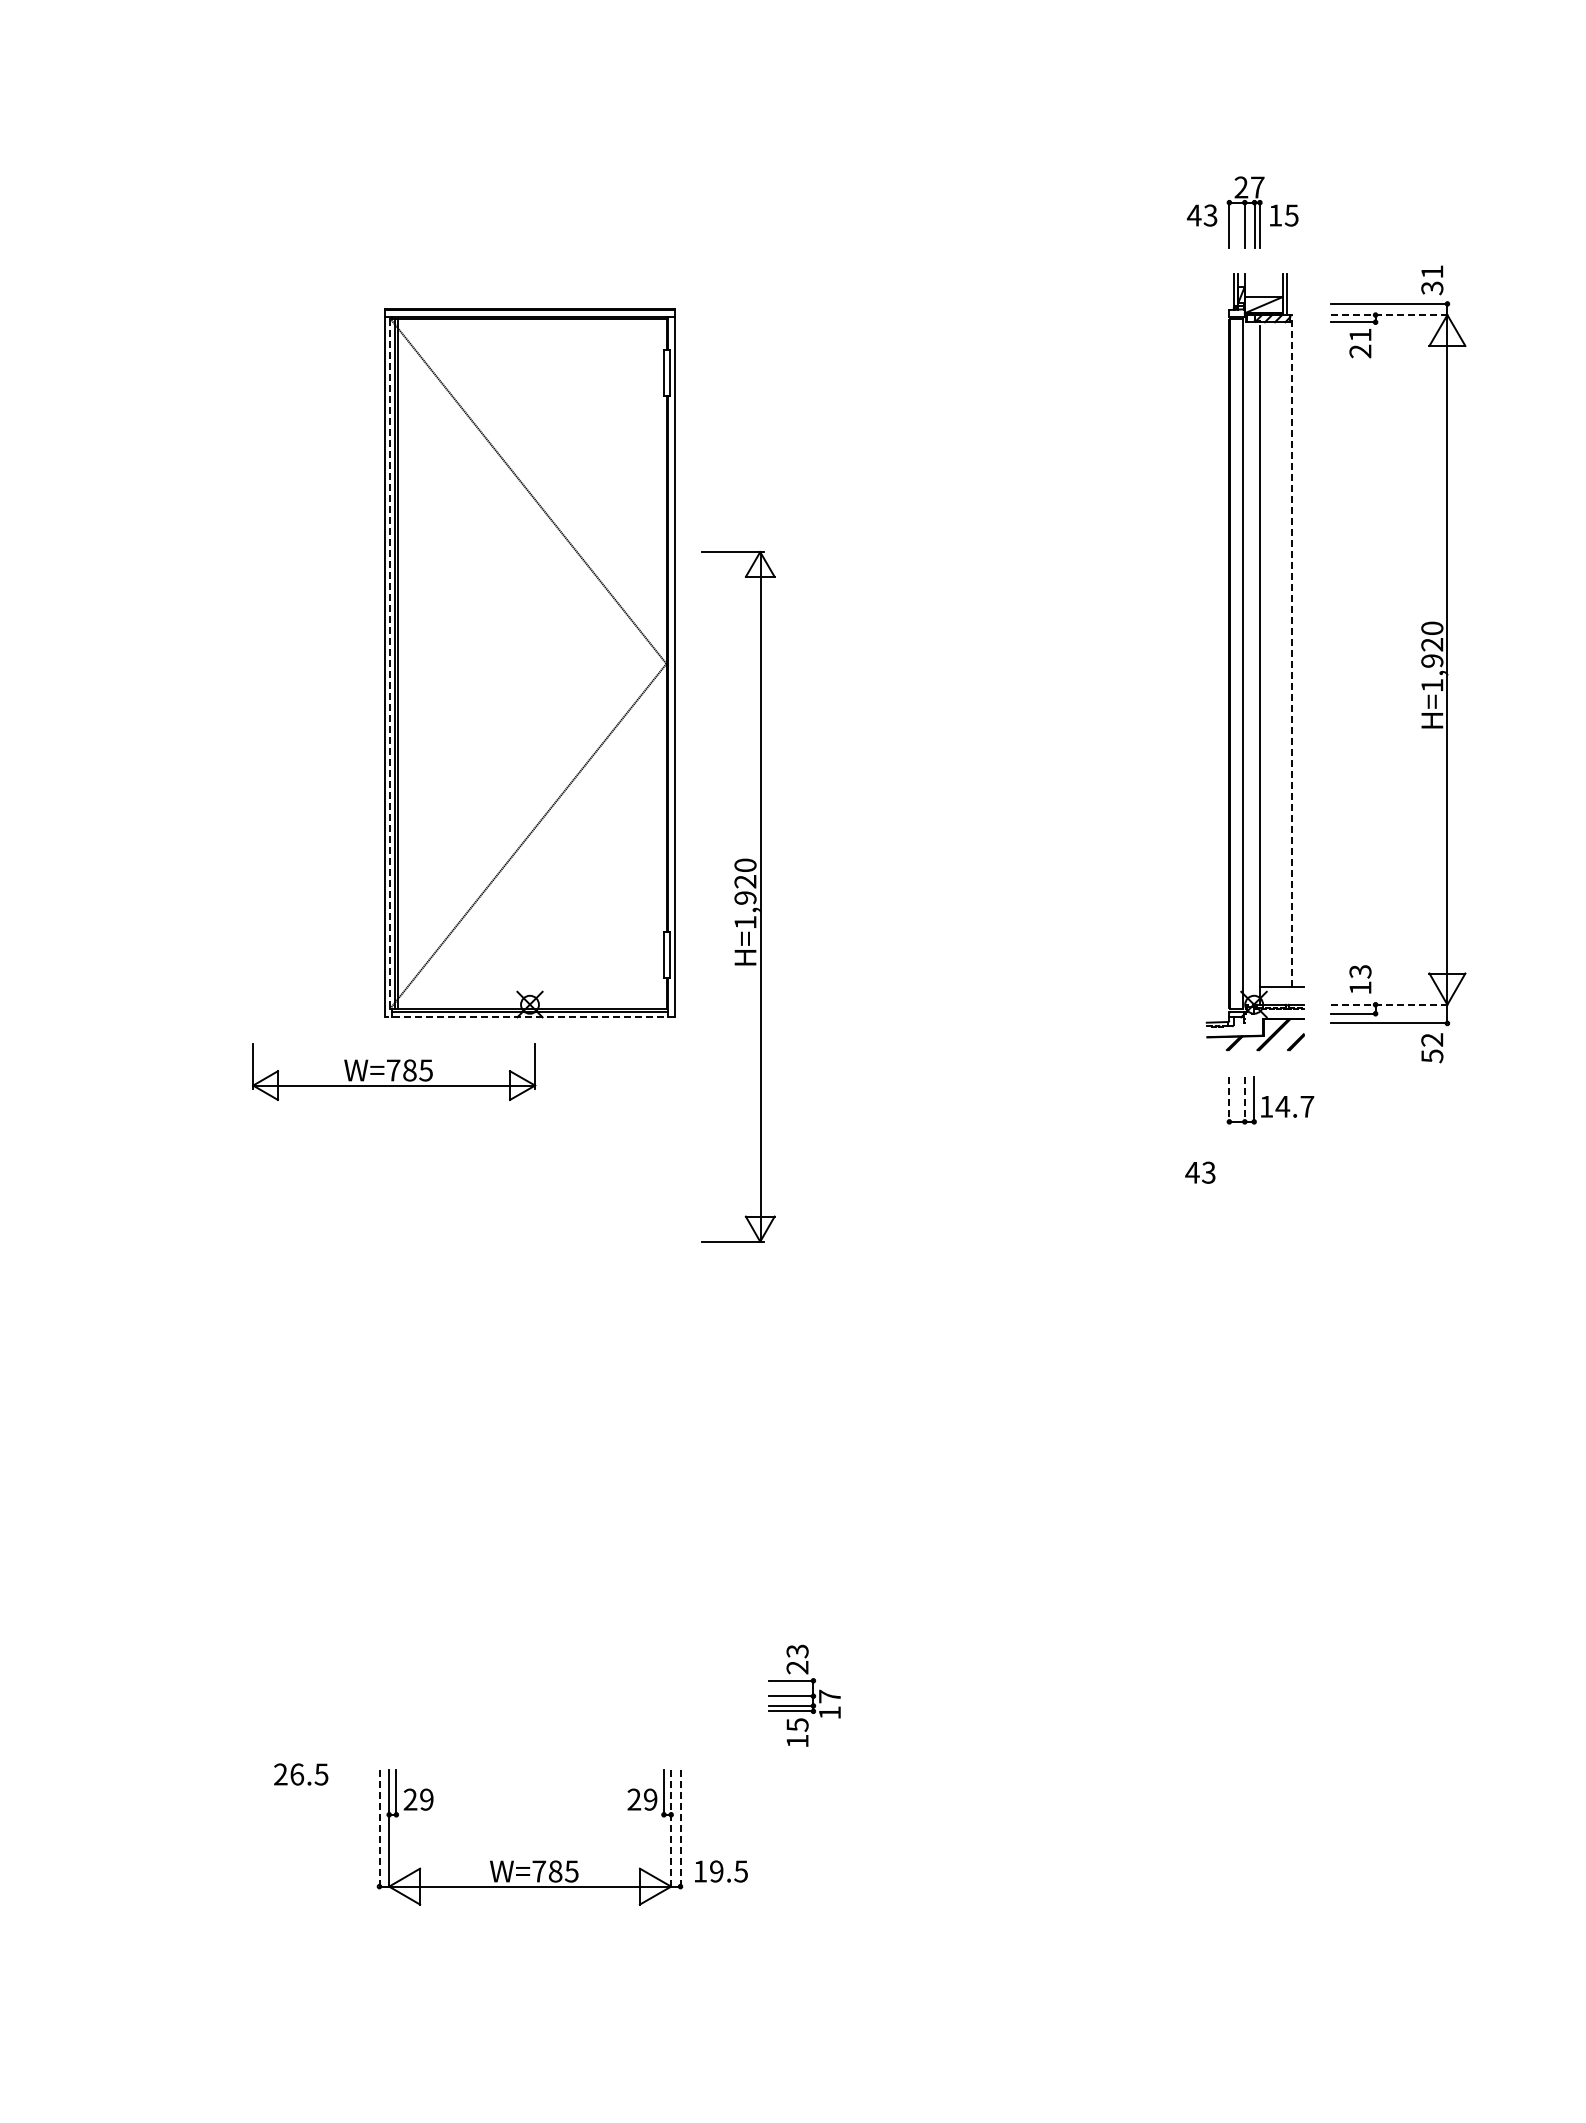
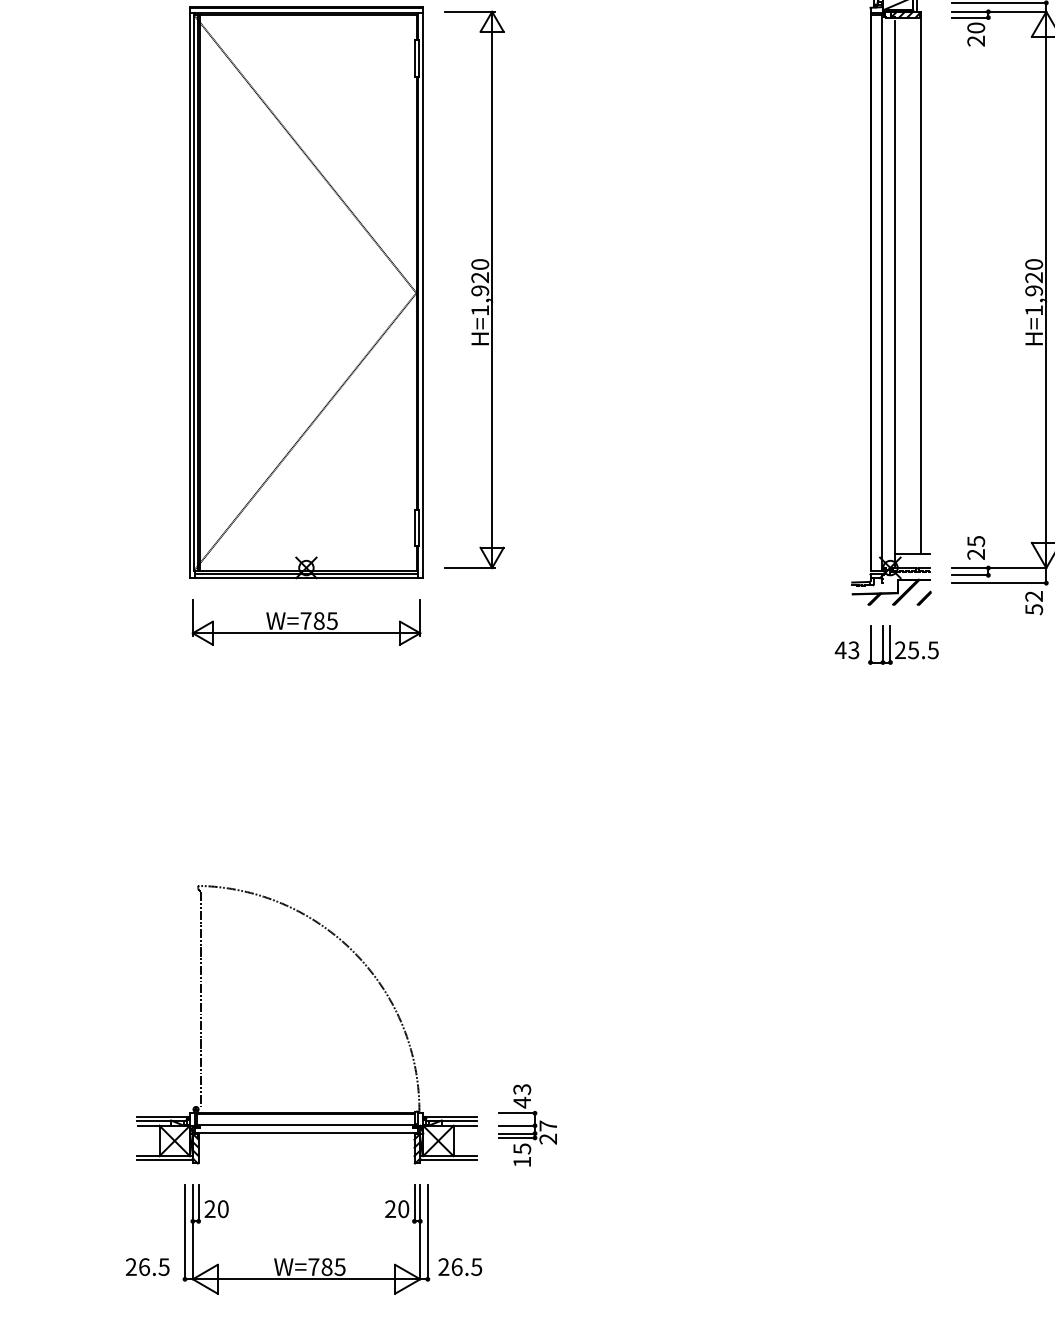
line: (1389, 315) -> (999, 12), dashed -> solid
text: (1360, 334) -> (976, 27), 21 -> 20
line: (1291, 650) -> (920, 282), dashed -> solid
line: (390, 664) -> (193, 293), dashed -> solid
part: (738, 896) -> (474, 289), moved
text: (1360, 979) -> (976, 547), 13 -> 25
line: (1389, 1004) -> (999, 567), dashed -> solid
line: (530, 1017) -> (306, 578), dashed -> solid
part: (394, 1071) -> (306, 621), moved
line: (1229, 1099) -> (870, 644), dashed -> solid
line: (1244, 1099) -> (882, 644), dashed -> solid
text: (1286, 1106) -> (916, 650), 14.7 -> 25.5
text: (1200, 1172) -> (847, 650), moved
part: (610, 1507) -> (371, 973), added
text: (797, 1667) -> (522, 1102), 23 -> 43
text: (829, 1712) -> (547, 1138), 17 -> 27
text: (301, 1774) -> (147, 1267), moved
text: (426, 1799) -> (222, 1209), 29 -> 20
text: (650, 1799) -> (403, 1209), 29 -> 20
line: (379, 1828) -> (185, 1232), dashed -> solid
line: (671, 1828) -> (420, 1232), dashed -> solid
line: (680, 1828) -> (427, 1232), dashed -> solid
text: (708, 1871) -> (450, 1267), 19.5 -> 26.5

